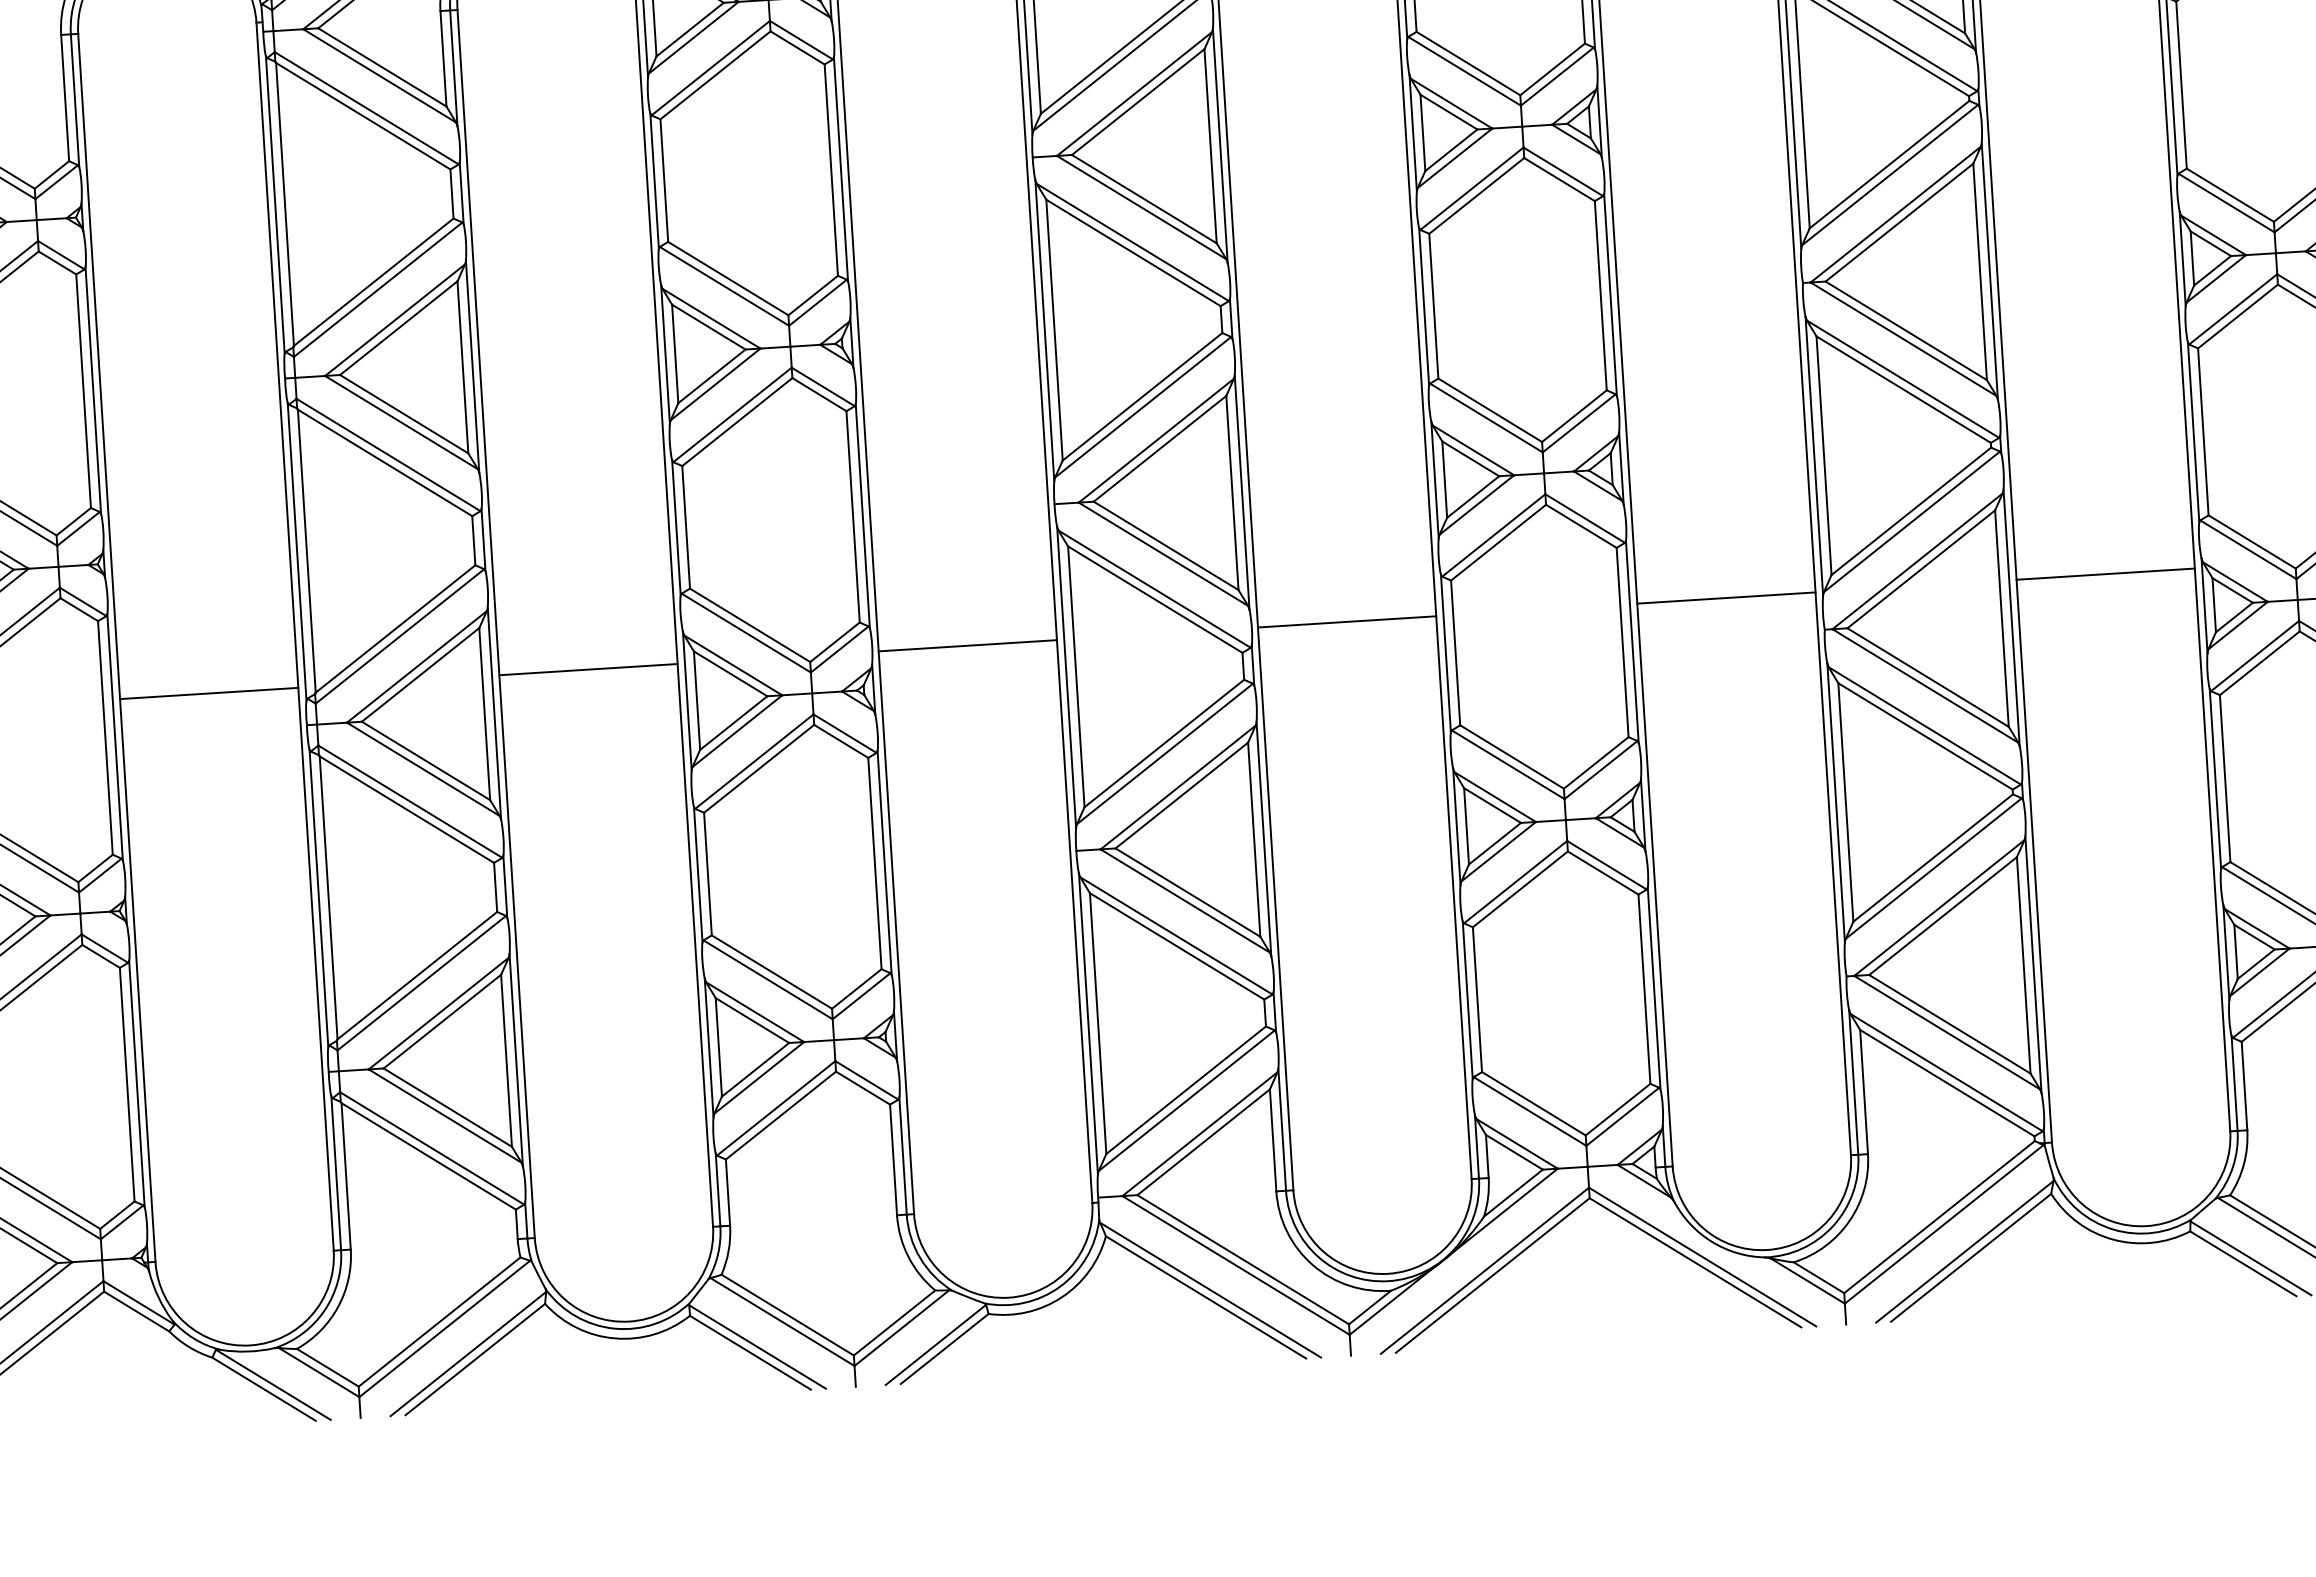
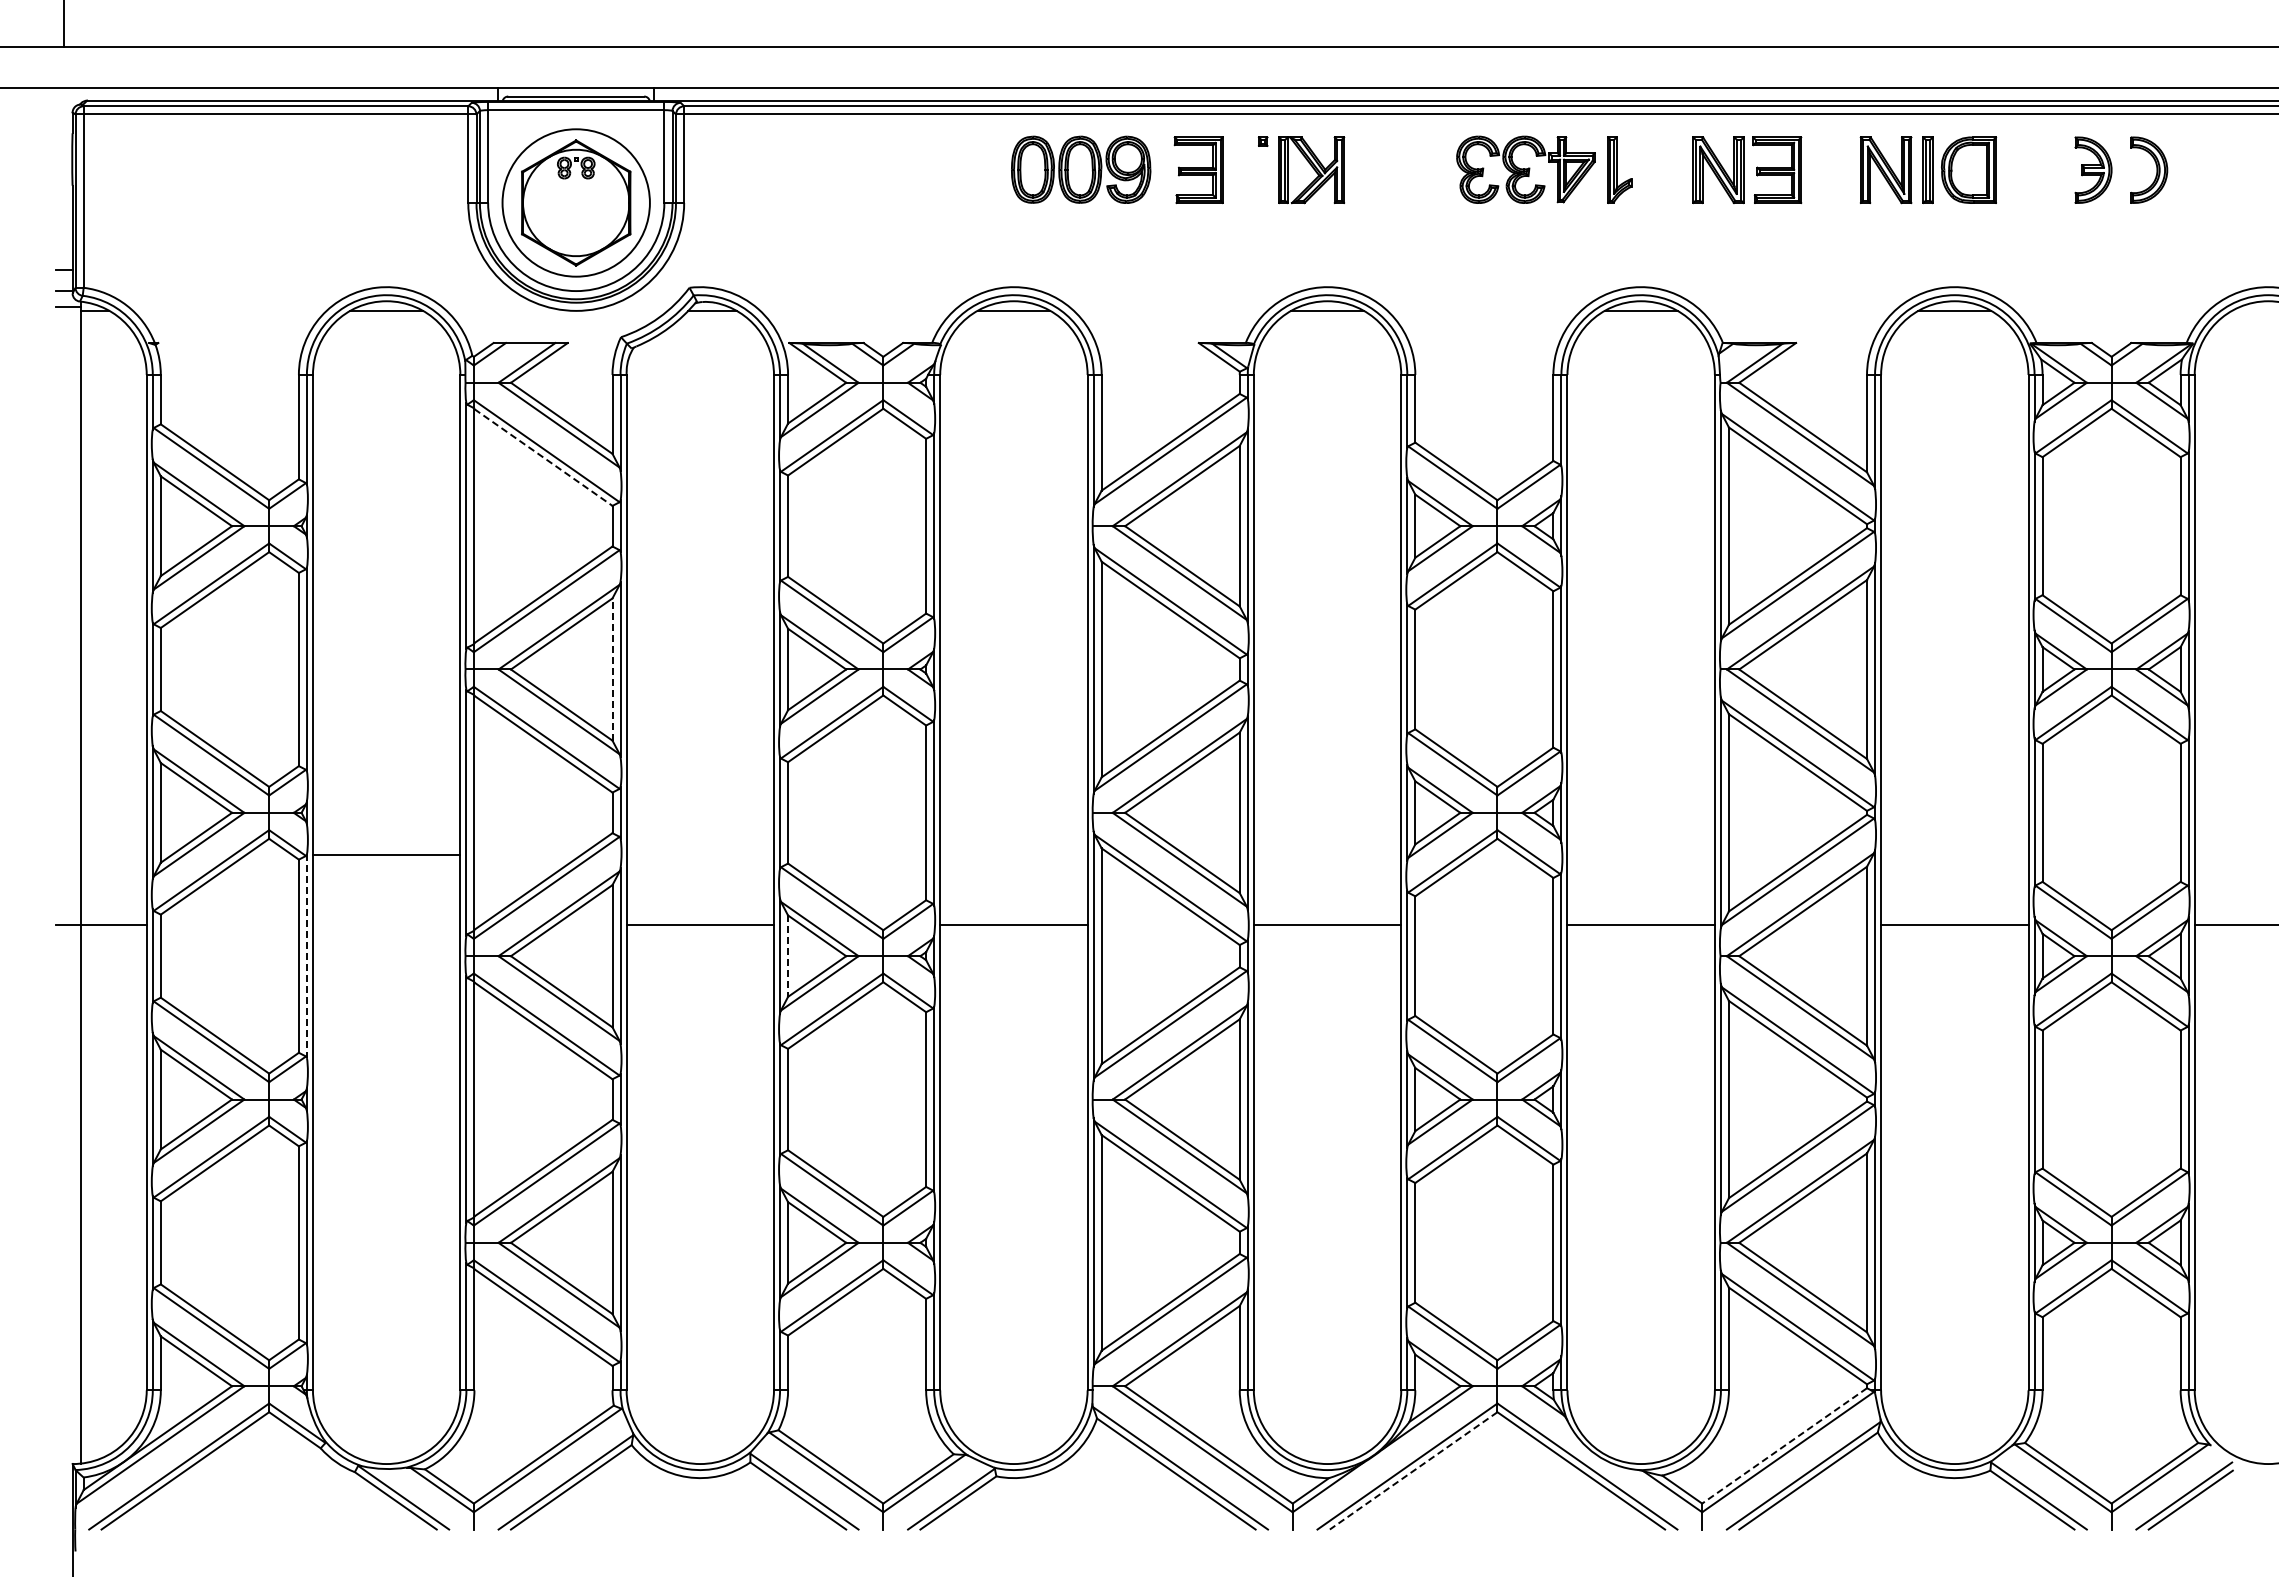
line: (363, 116) -> (543, 457), solid -> dashed
line: (462, 367) -> (612, 669), solid -> dashed
line: (208, 692) -> (386, 854), moved
line: (697, 701) -> (788, 956), solid -> dashed
line: (114, 737) -> (306, 956), solid -> dashed
line: (1939, 1216) -> (1784, 1445), solid -> dashed
line: (1492, 1276) -> (1413, 1471), solid -> dashed

